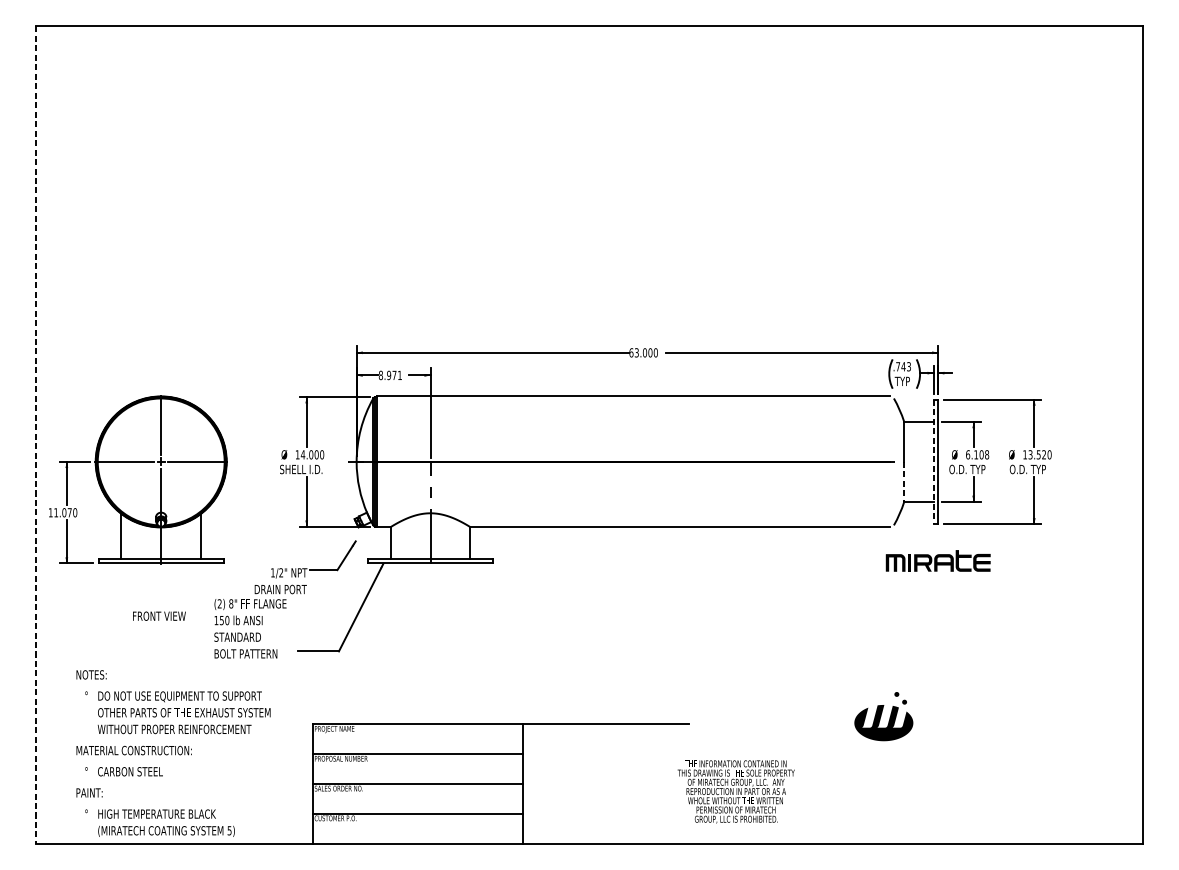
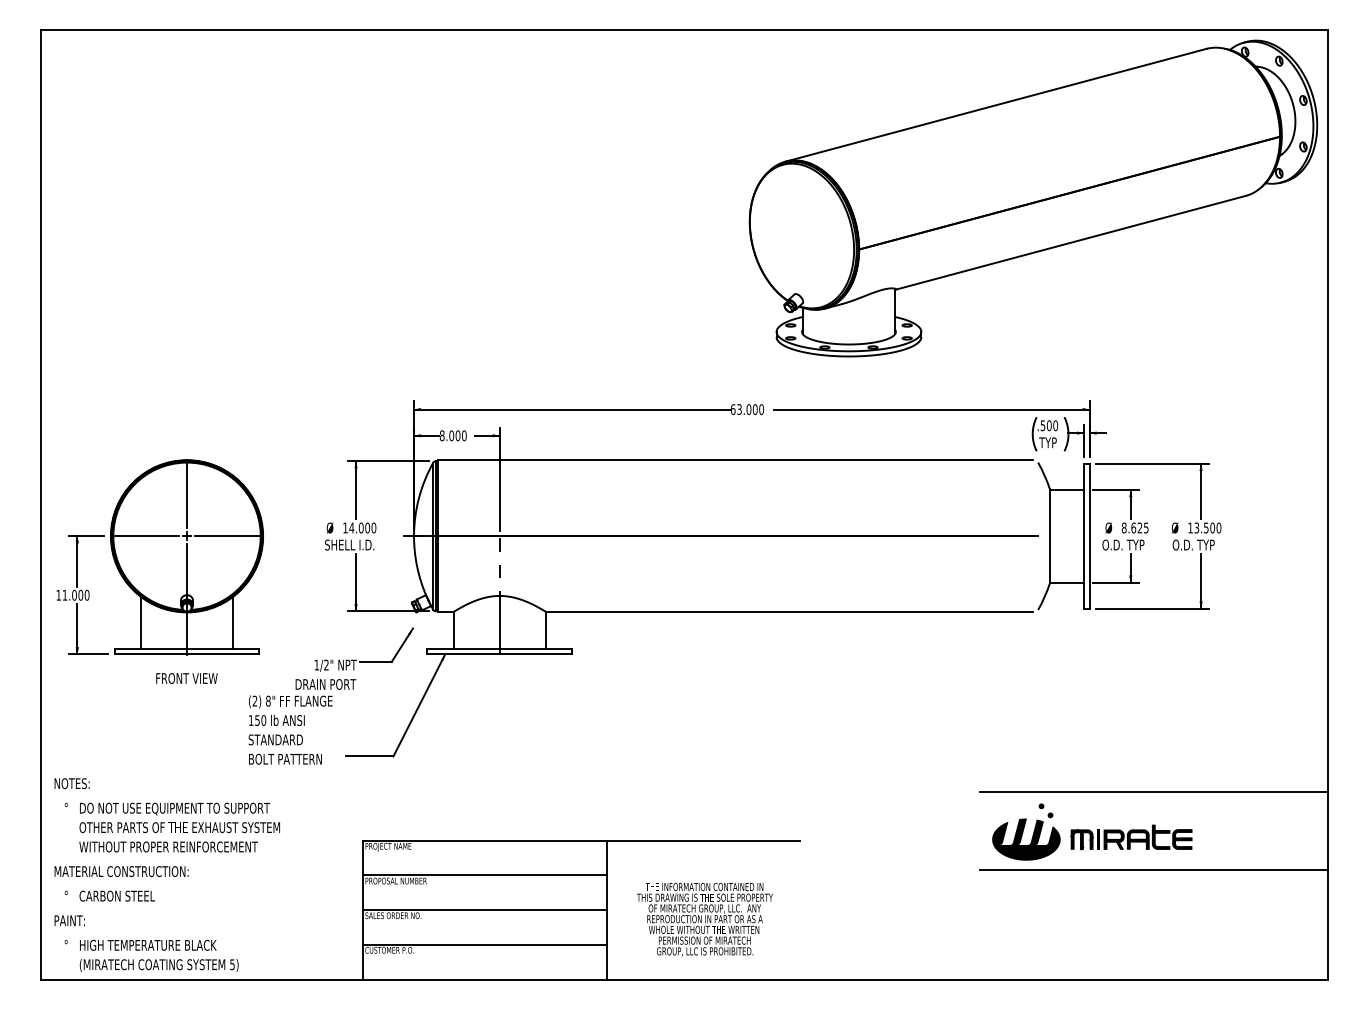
part: (889, 171) -> (1033, 198), added
text: (903, 366) -> (1049, 425), .743 -> .500
text: (394, 375) -> (457, 435), 8.971 -> 8.000
line: (35, 435) -> (41, 505), dashed -> solid
text: (976, 454) -> (1134, 527), 6.108 -> 8.625
text: (1044, 454) -> (1212, 527), 13.520 -> 13.500
line: (933, 462) -> (1084, 536), dashed -> solid
line: (903, 482) -> (1049, 560), dashed -> solid
text: (69, 512) -> (80, 594), 11.070 -> 11.000
part: (938, 561) -> (1131, 837), moved
text: (159, 616) -> (186, 678), moved
line: (993, 682) -> (1153, 792), added
line: (993, 748) -> (1153, 869), added
text: (172, 753) -> (166, 874), moved
text: (735, 791) -> (704, 919), moved

